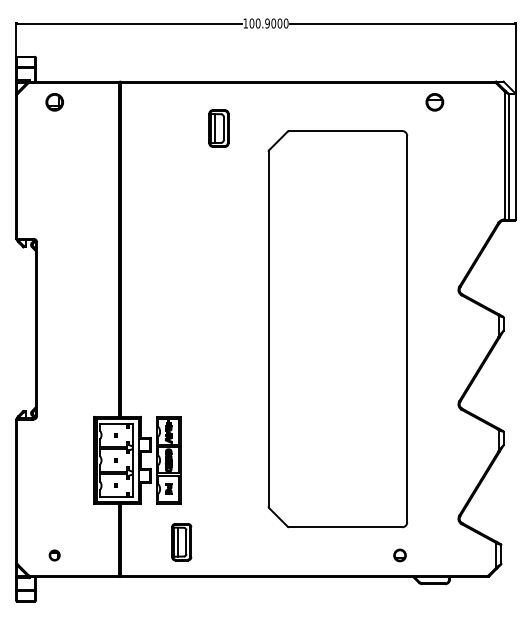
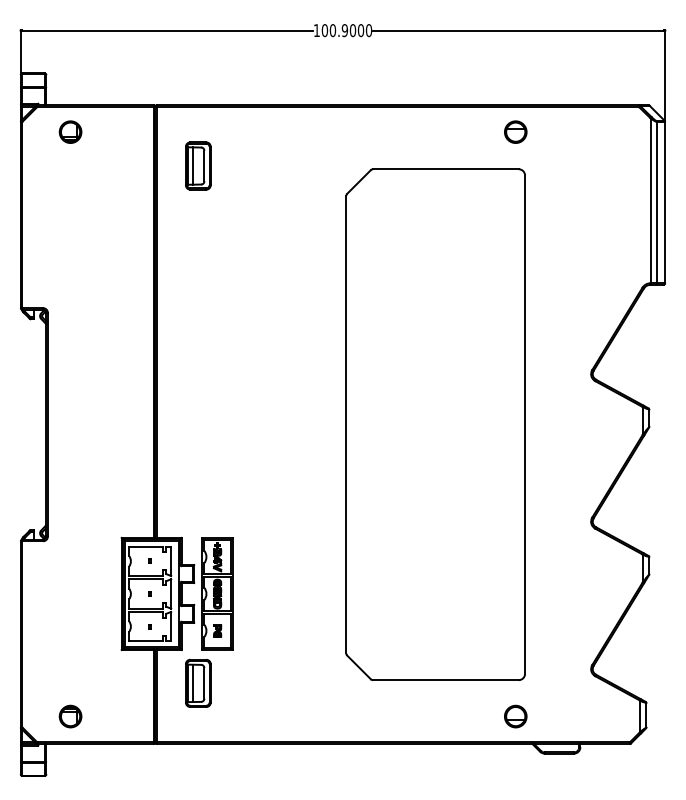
part: (434, 101) -> (515, 131), moved
part: (219, 128) -> (198, 165), moved
part: (181, 541) -> (198, 682), moved
part: (54, 555) -> (70, 716), size x1.67
part: (399, 555) -> (515, 716), size x1.43

